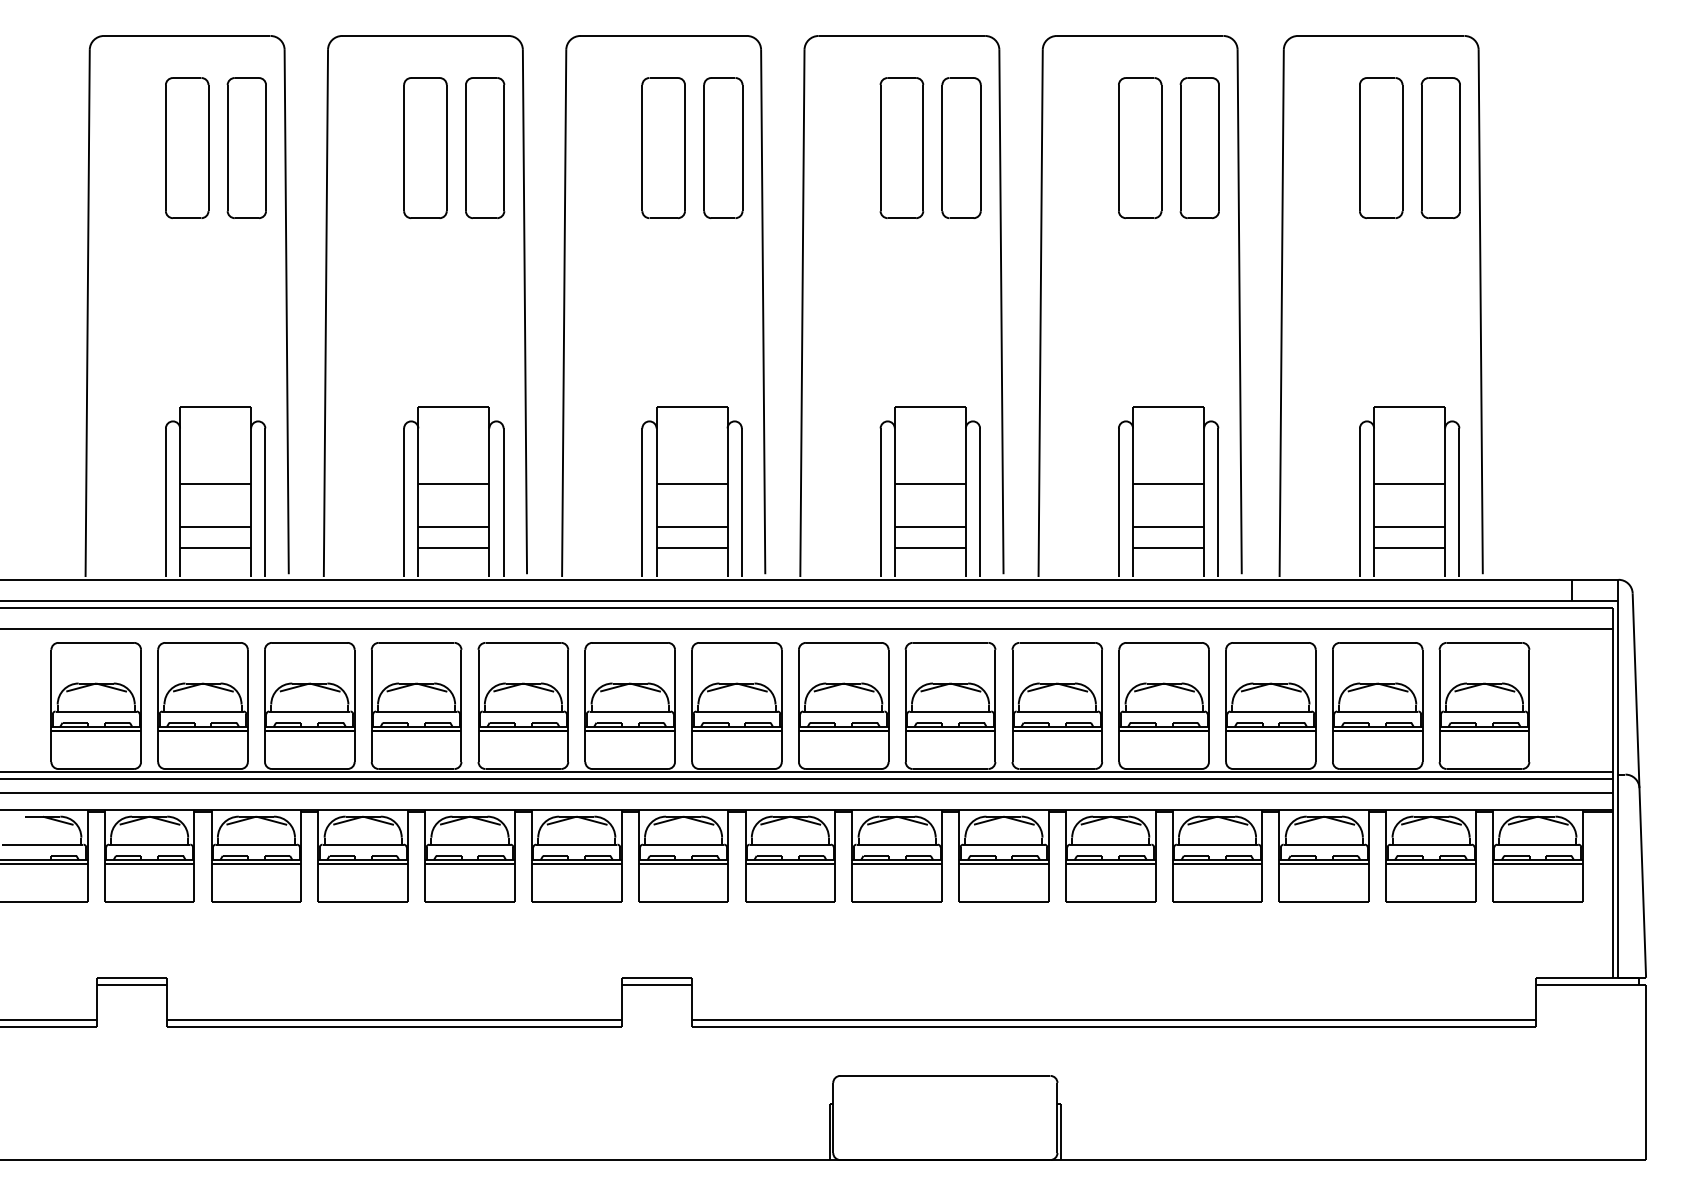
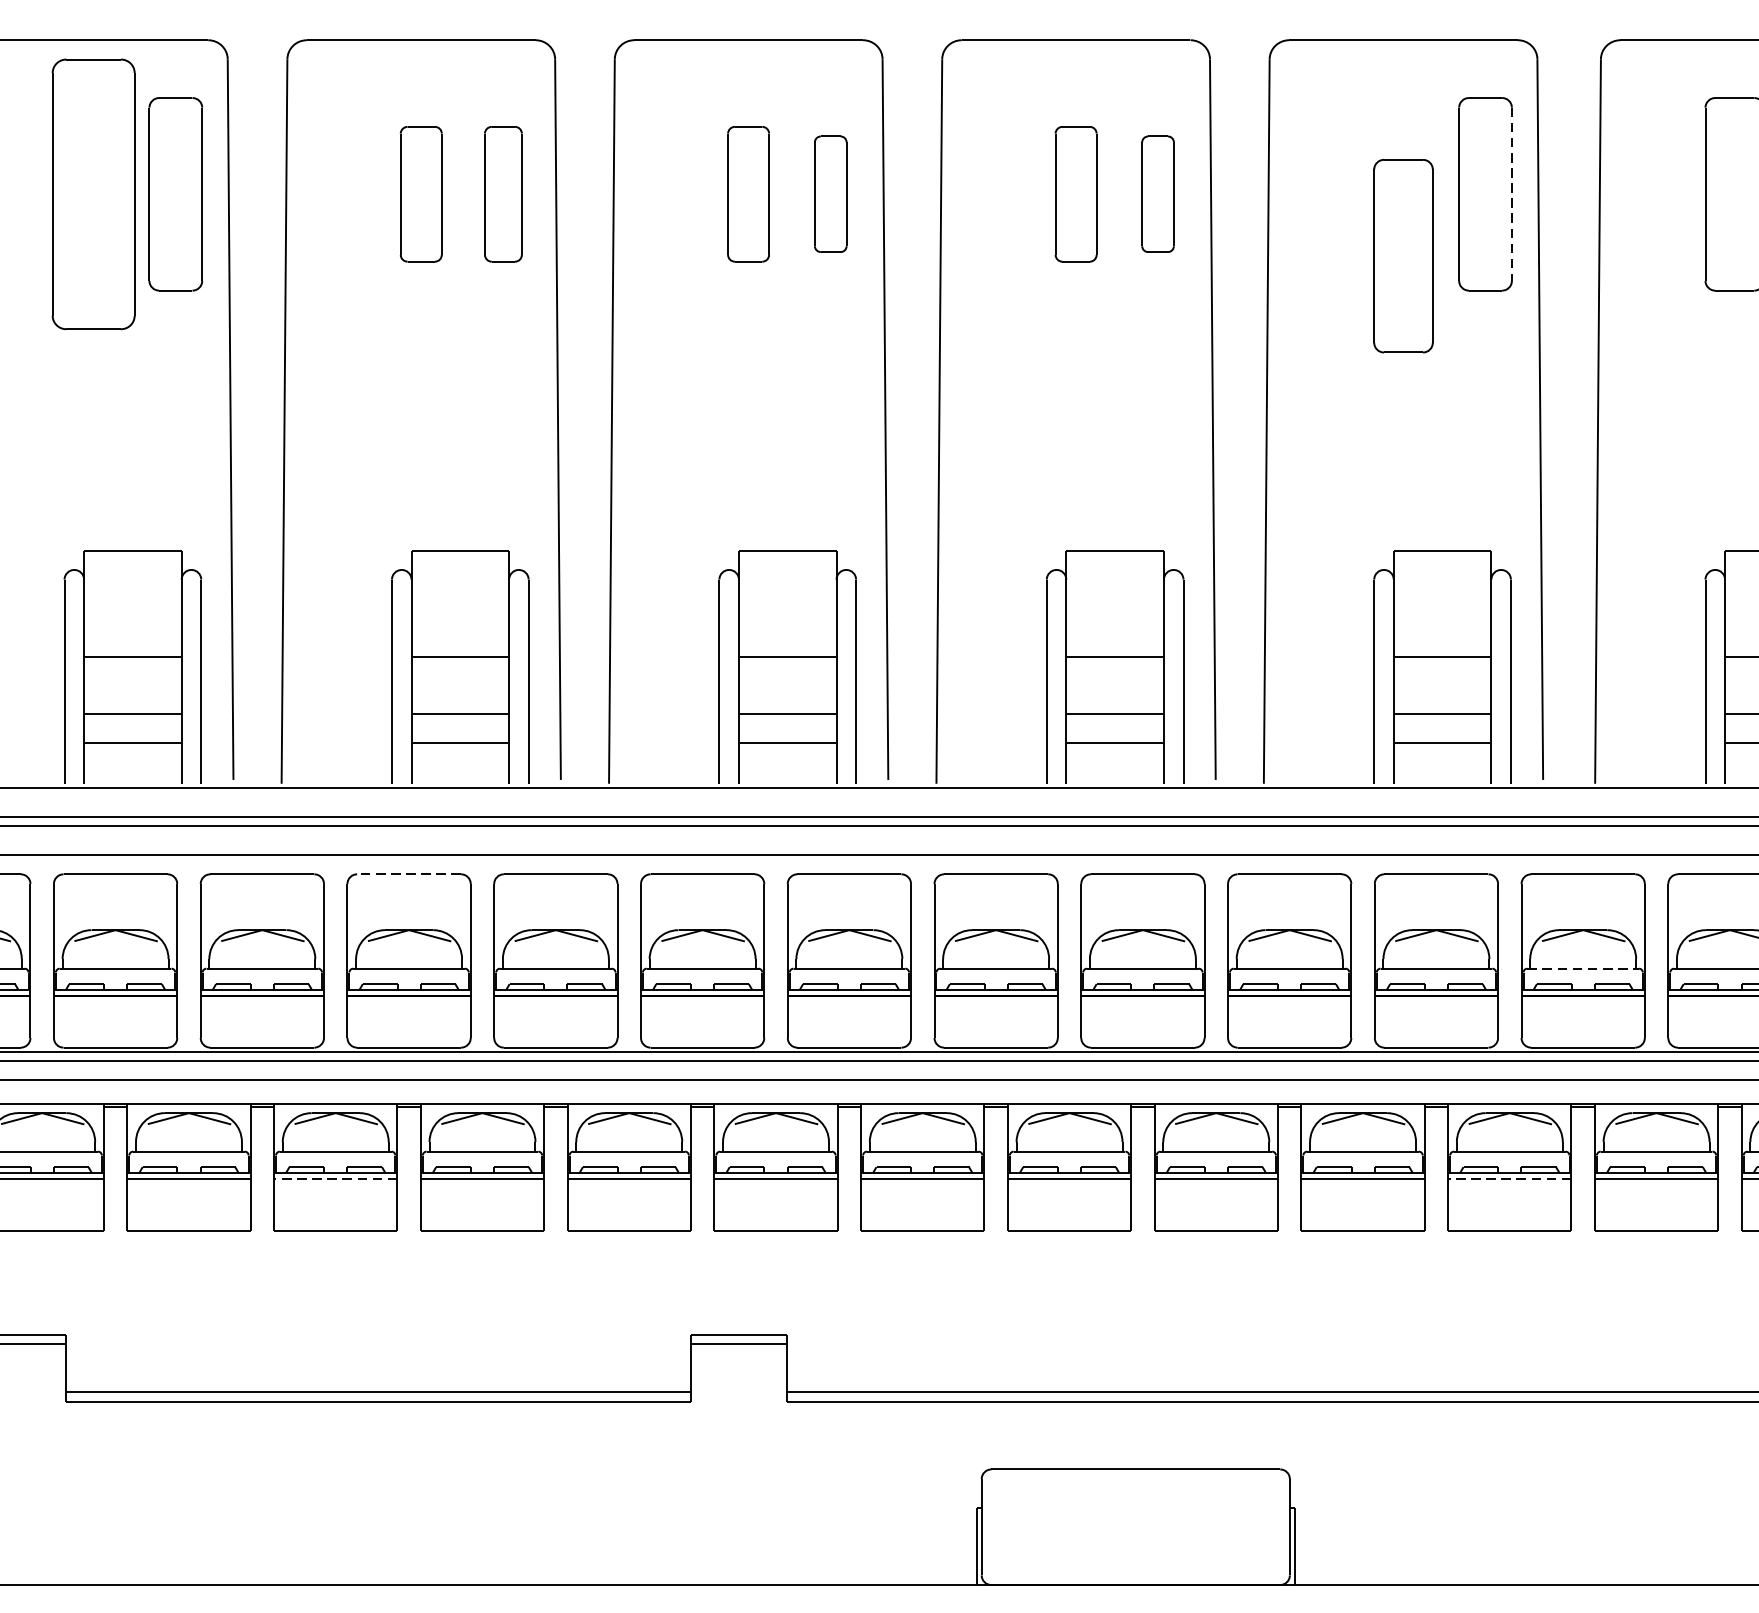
part: (187, 147) -> (94, 193), size x1.4
part: (425, 147) -> (421, 193), size x0.7
part: (485, 147) -> (503, 193), size x0.7
part: (663, 147) -> (748, 193), size x0.7
part: (723, 147) -> (830, 193), size x0.6
part: (901, 147) -> (1075, 193), size x0.7
part: (961, 147) -> (1157, 193), size x0.6
part: (1140, 147) -> (1403, 255), moved
line: (1219, 148) -> (1512, 194), solid -> dashed
line: (416, 642) -> (408, 873), solid -> dashed
line: (1270, 711) -> (1582, 968), solid -> dashed
line: (363, 864) -> (336, 1178), solid -> dashed
line: (1217, 864) -> (1509, 1178), solid -> dashed

